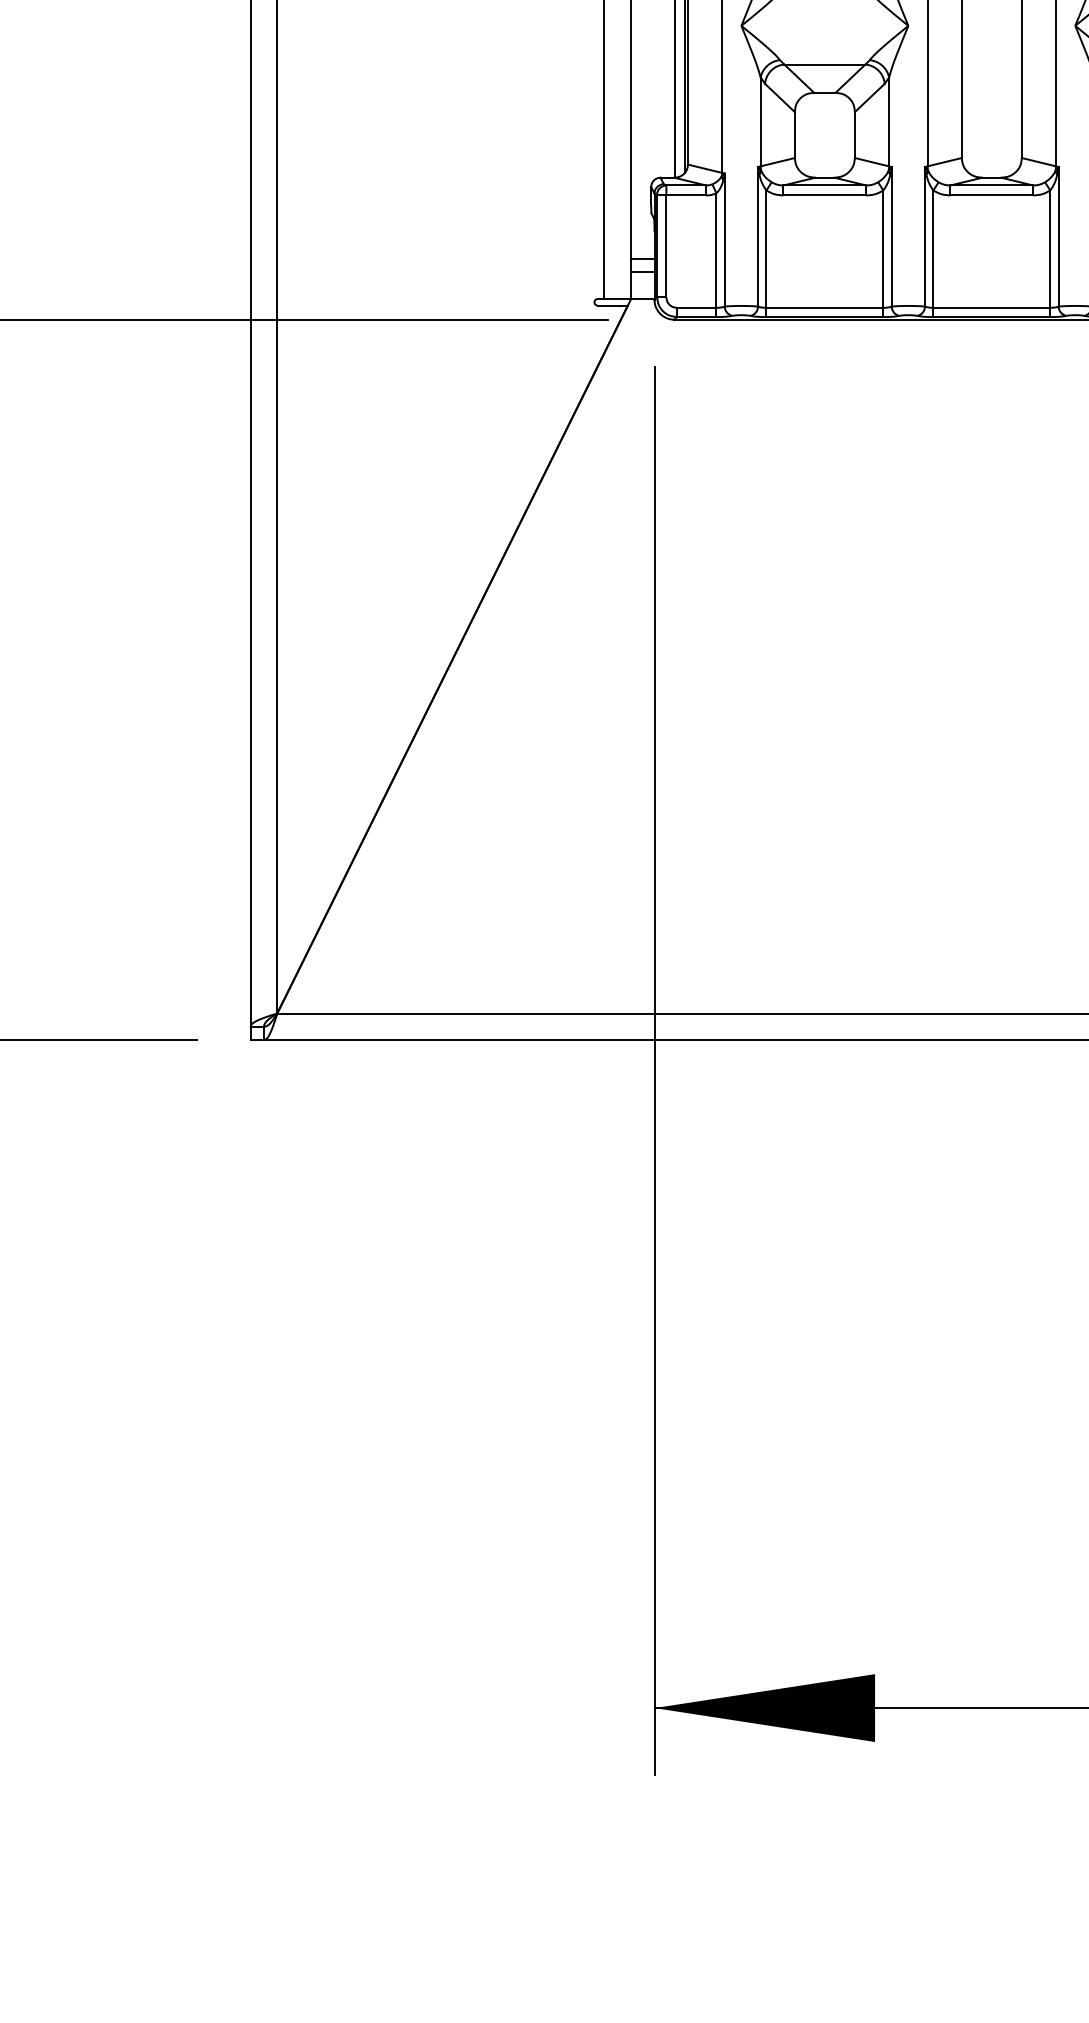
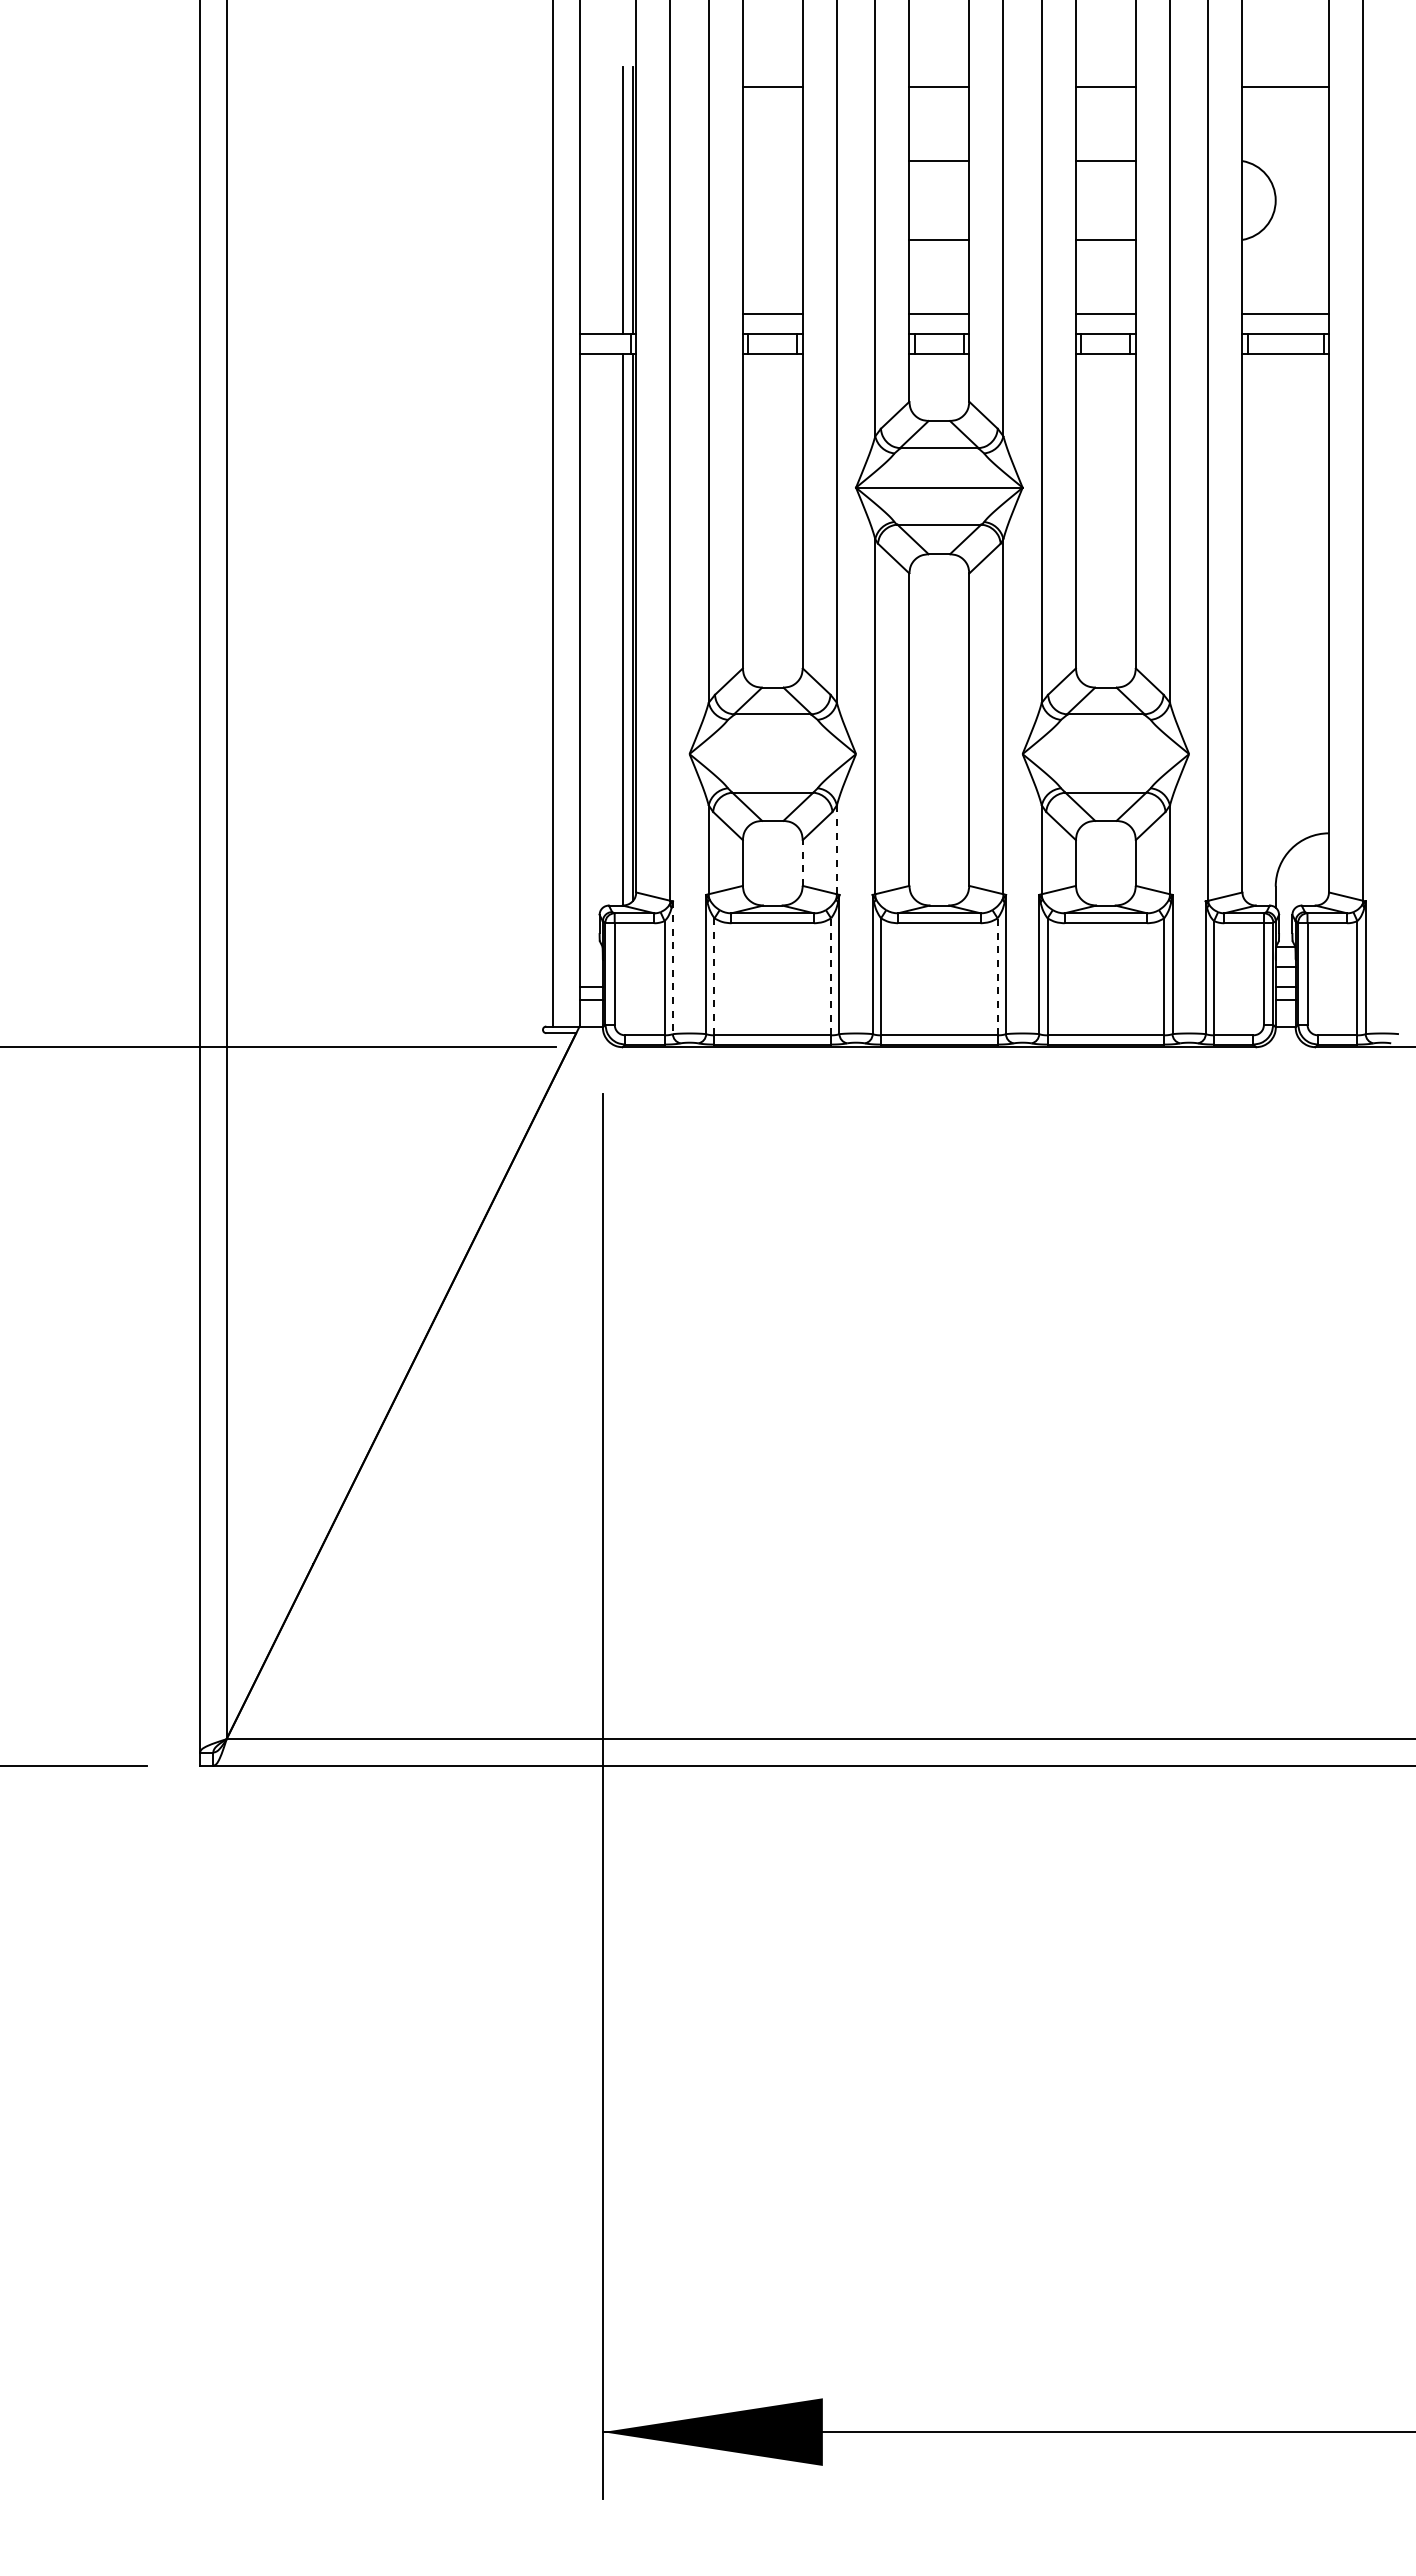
line: (888, 122) -> (836, 850), solid -> dashed
line: (854, 135) -> (802, 863), solid -> dashed
line: (724, 240) -> (672, 968), solid -> dashed
line: (883, 248) -> (831, 976), solid -> dashed
line: (1050, 248) -> (997, 976), solid -> dashed
line: (766, 249) -> (714, 977), solid -> dashed

